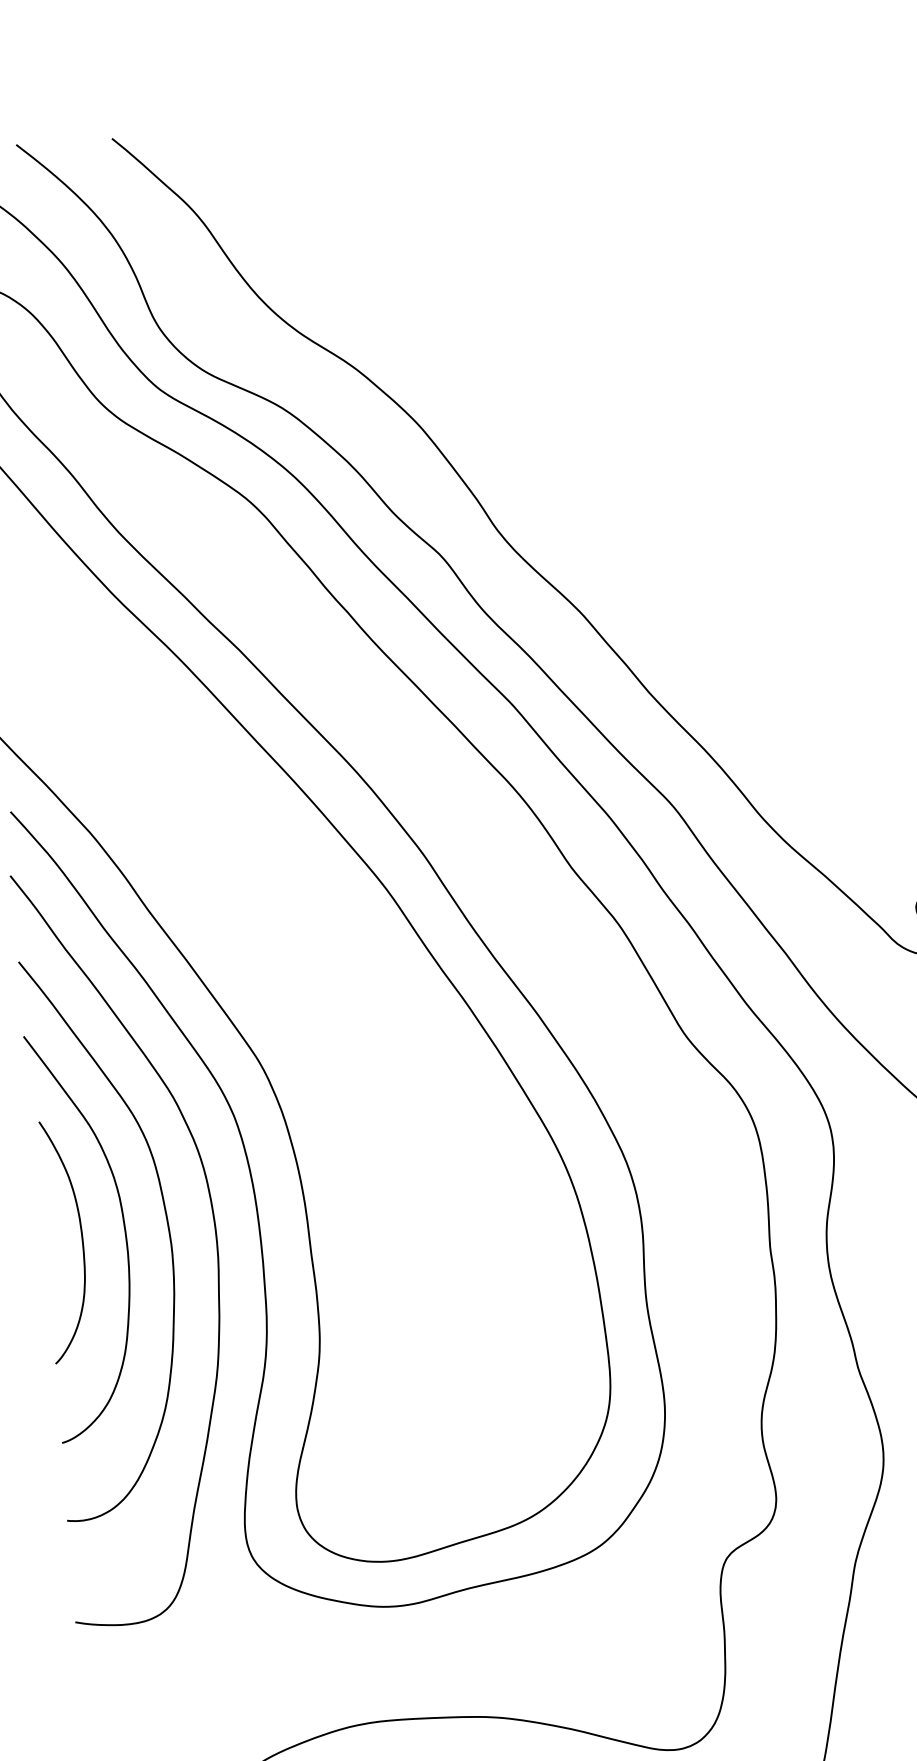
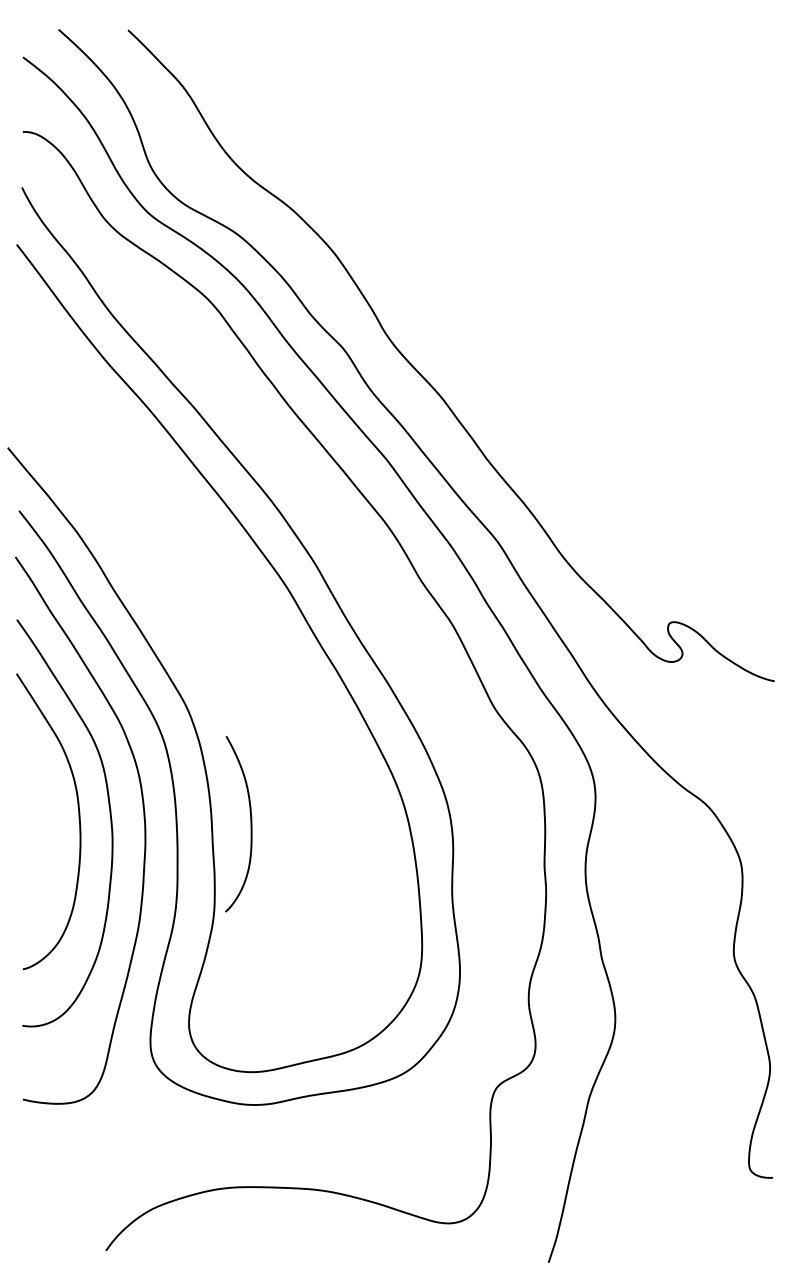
curve: (81, 1240) -> (250, 824), moved

